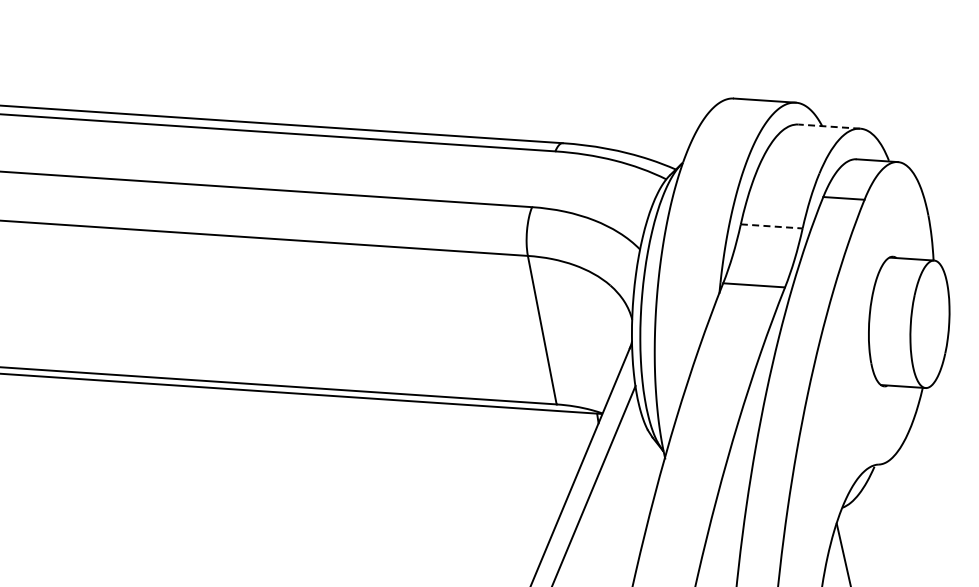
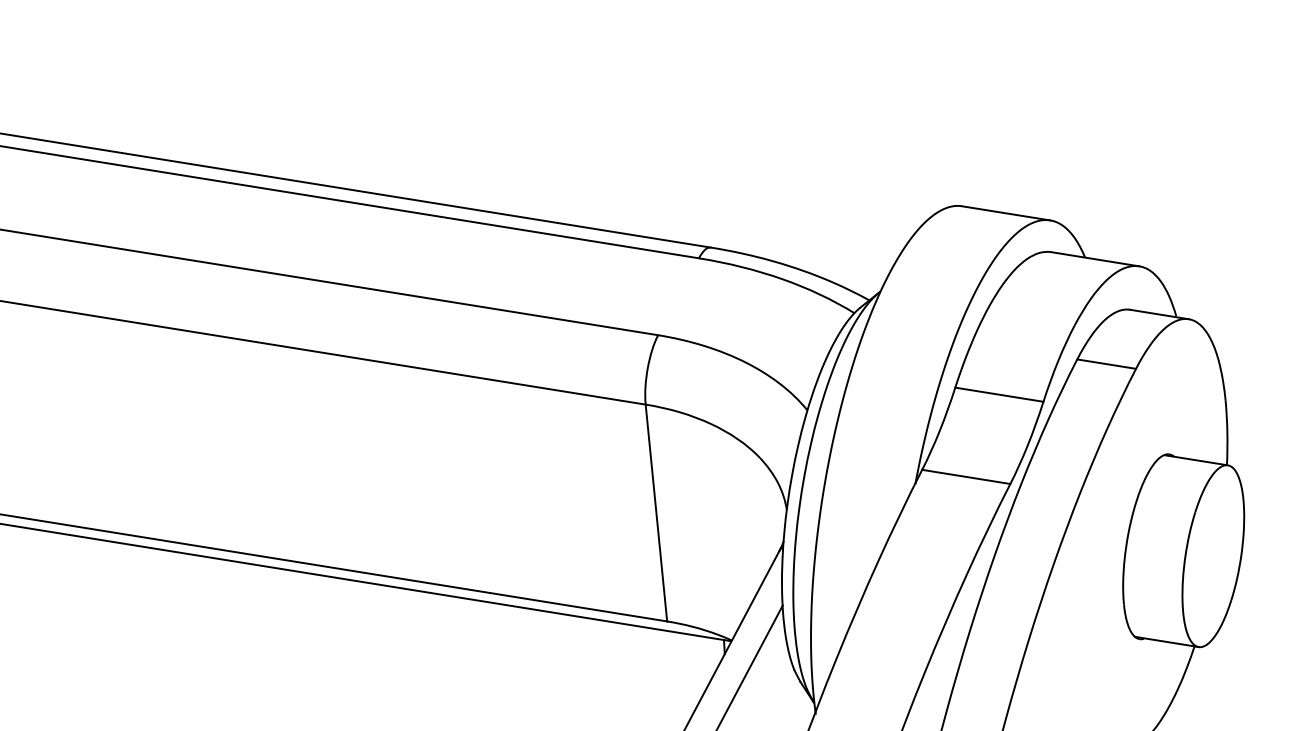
line: (829, 126) -> (1095, 259), dashed -> solid
line: (771, 226) -> (999, 394), dashed -> solid

